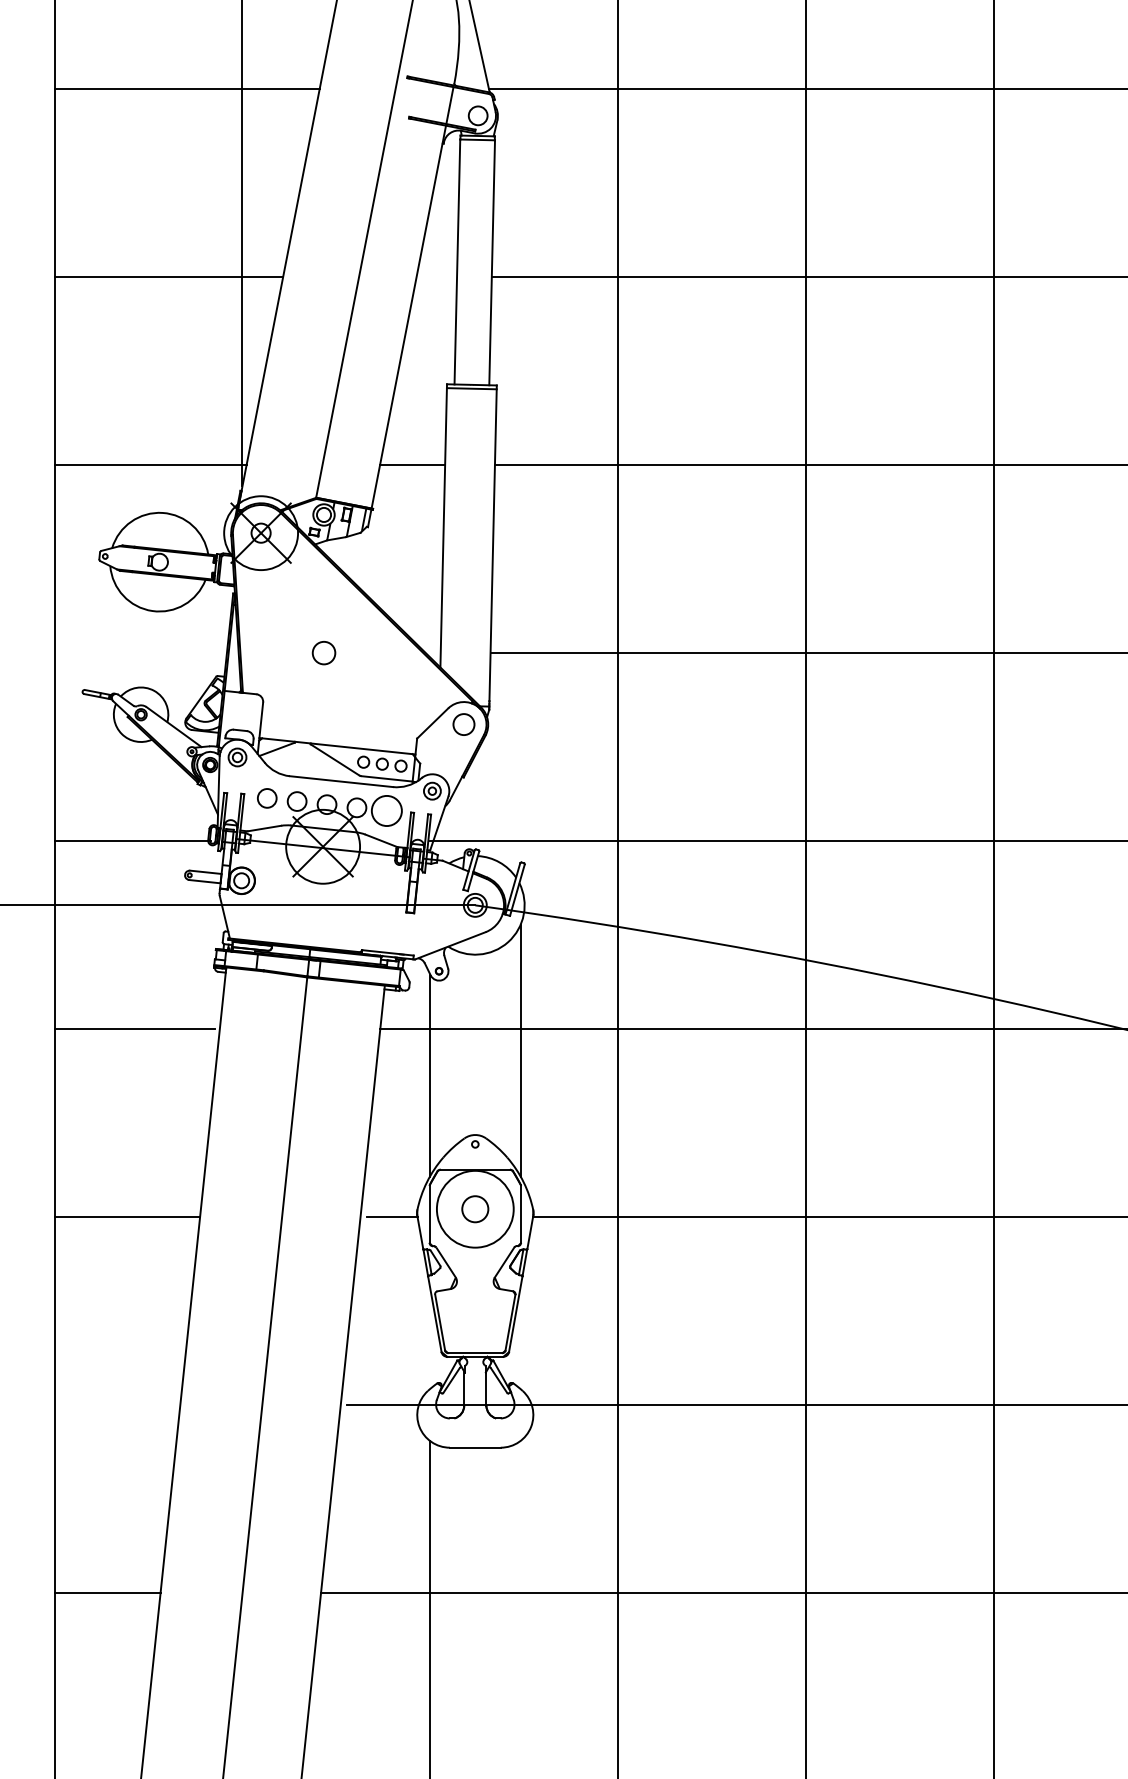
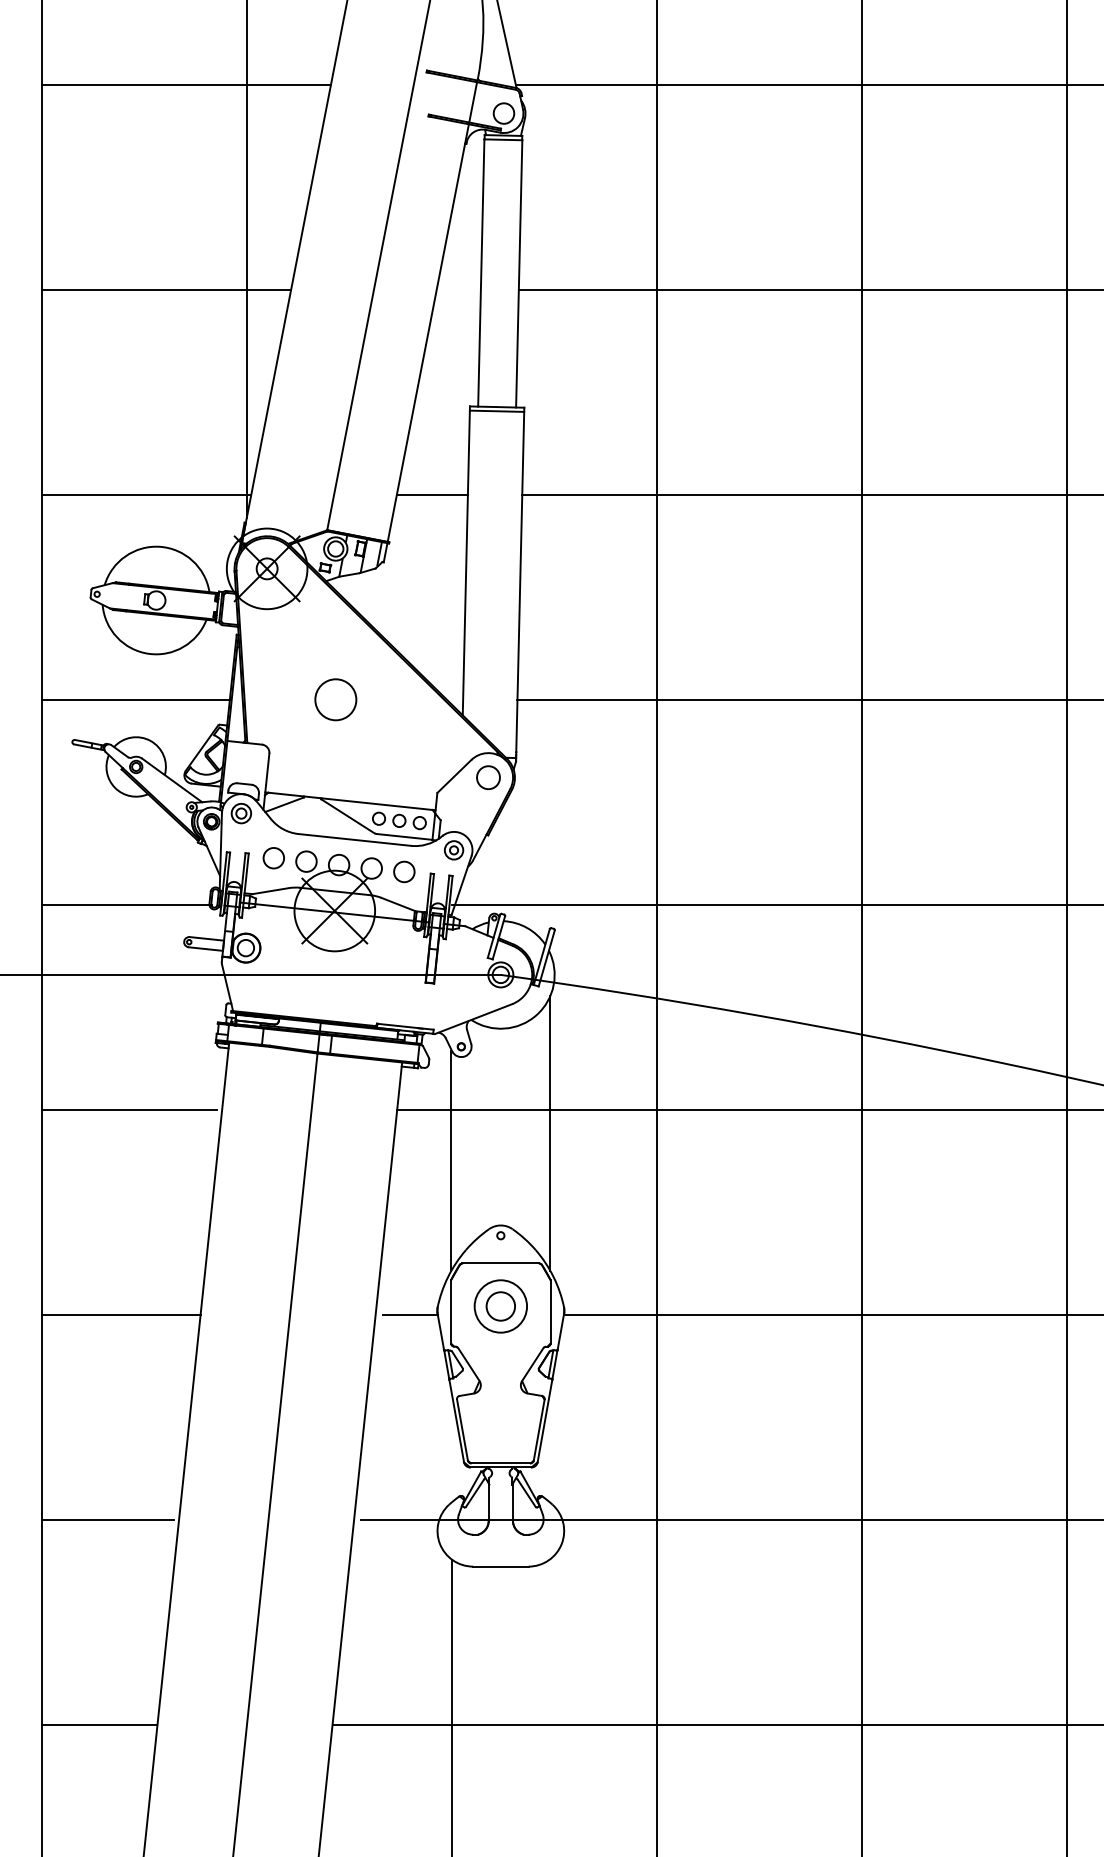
circle: (323, 652) -> (335, 699), size x1.67
line: (140, 653) -> (135, 700), added
circle: (386, 810) -> (403, 871), size x0.62
circle: (475, 1209) -> (501, 1306), size x0.62
line: (114, 1404) -> (107, 1519), added

